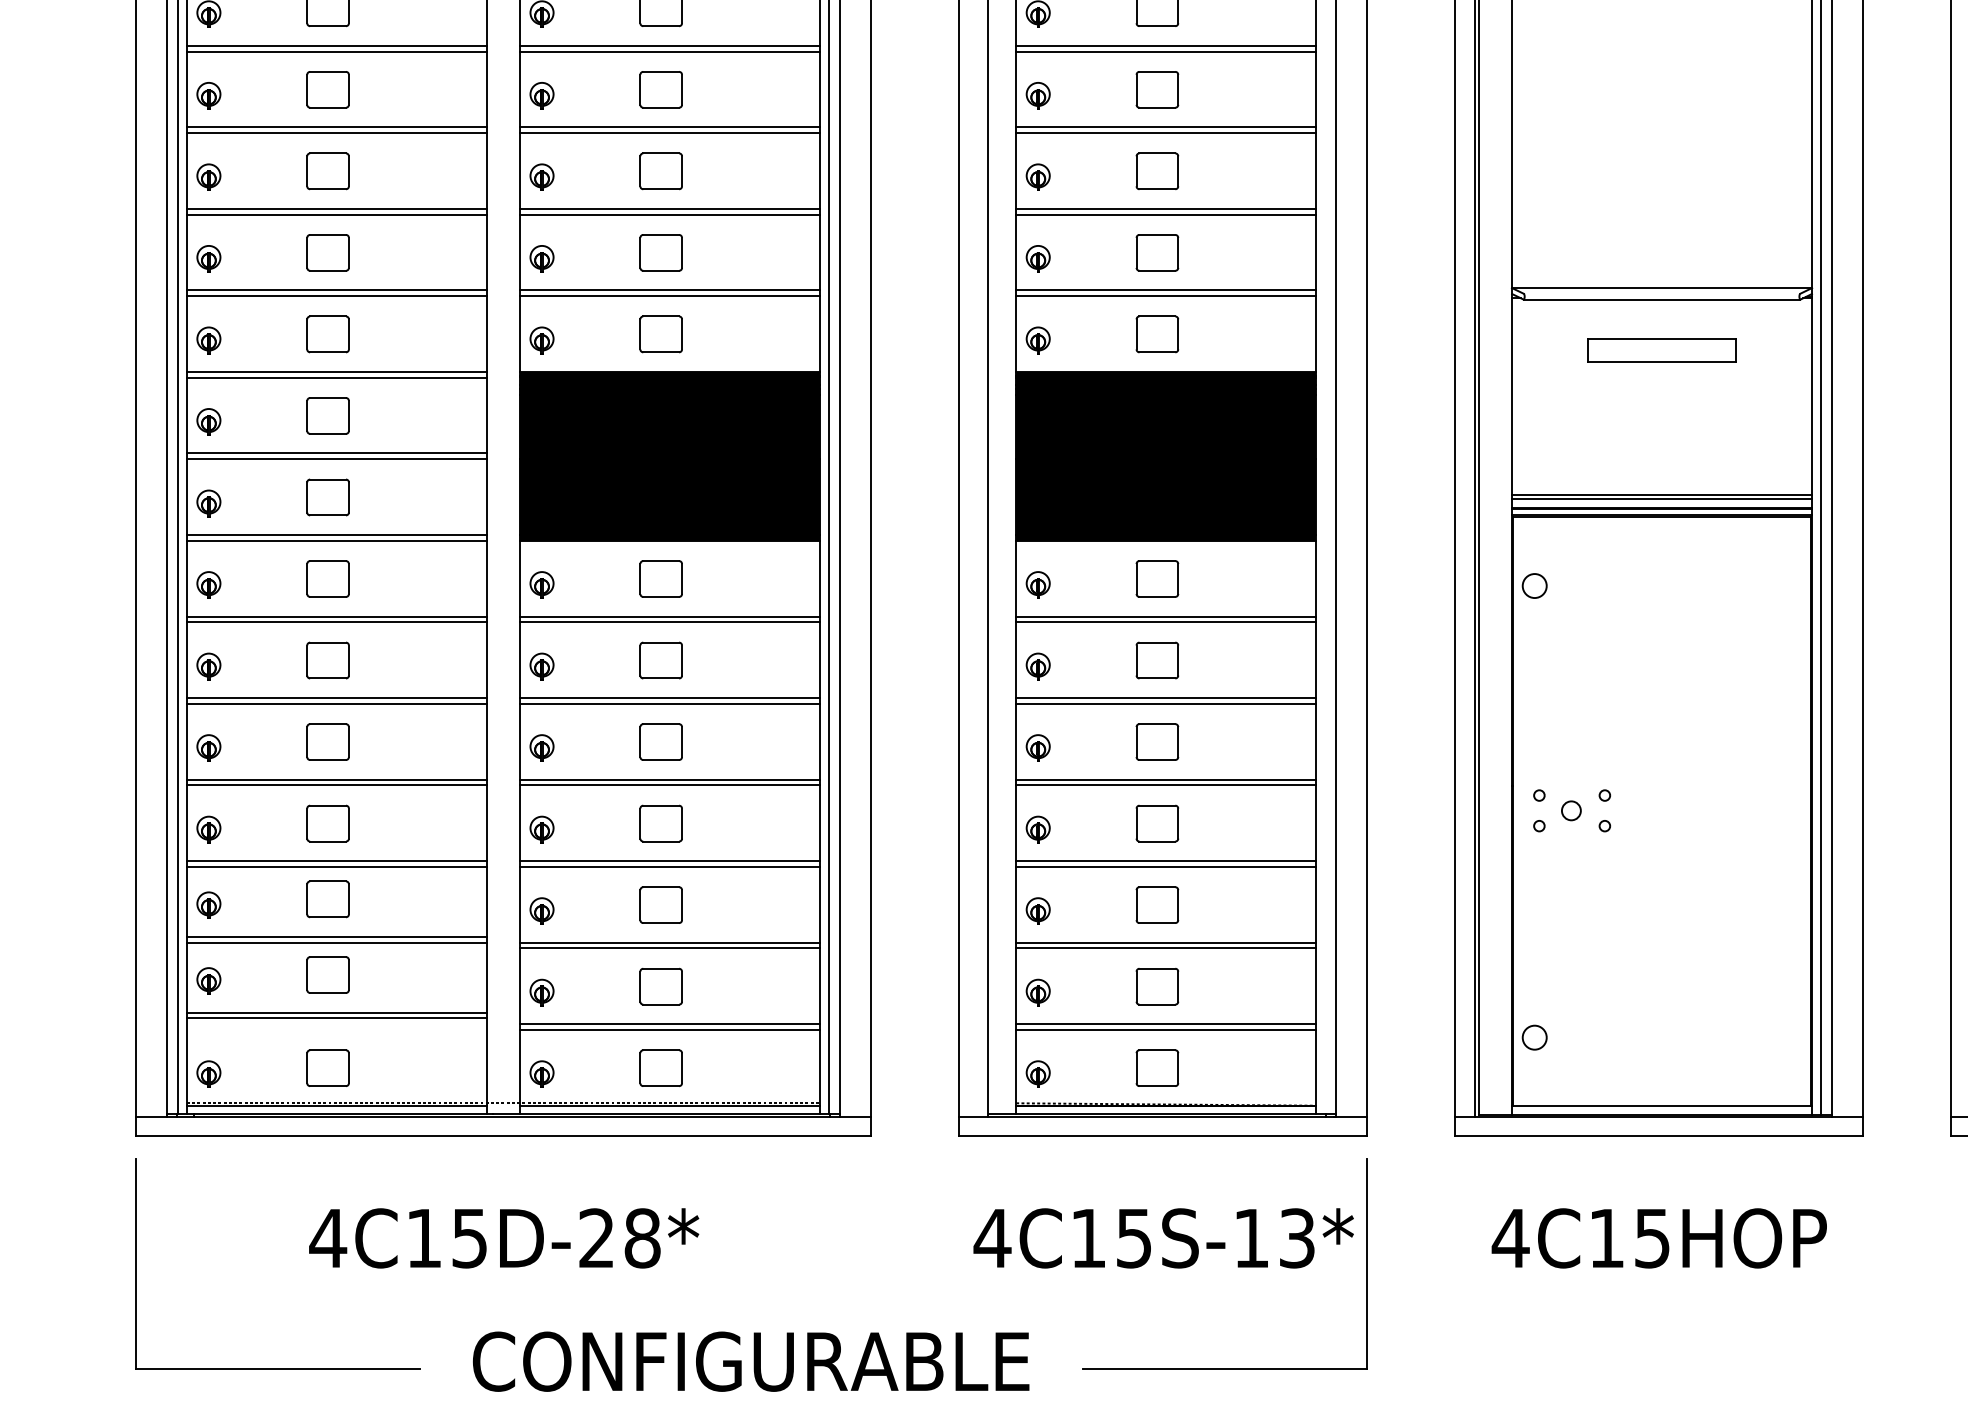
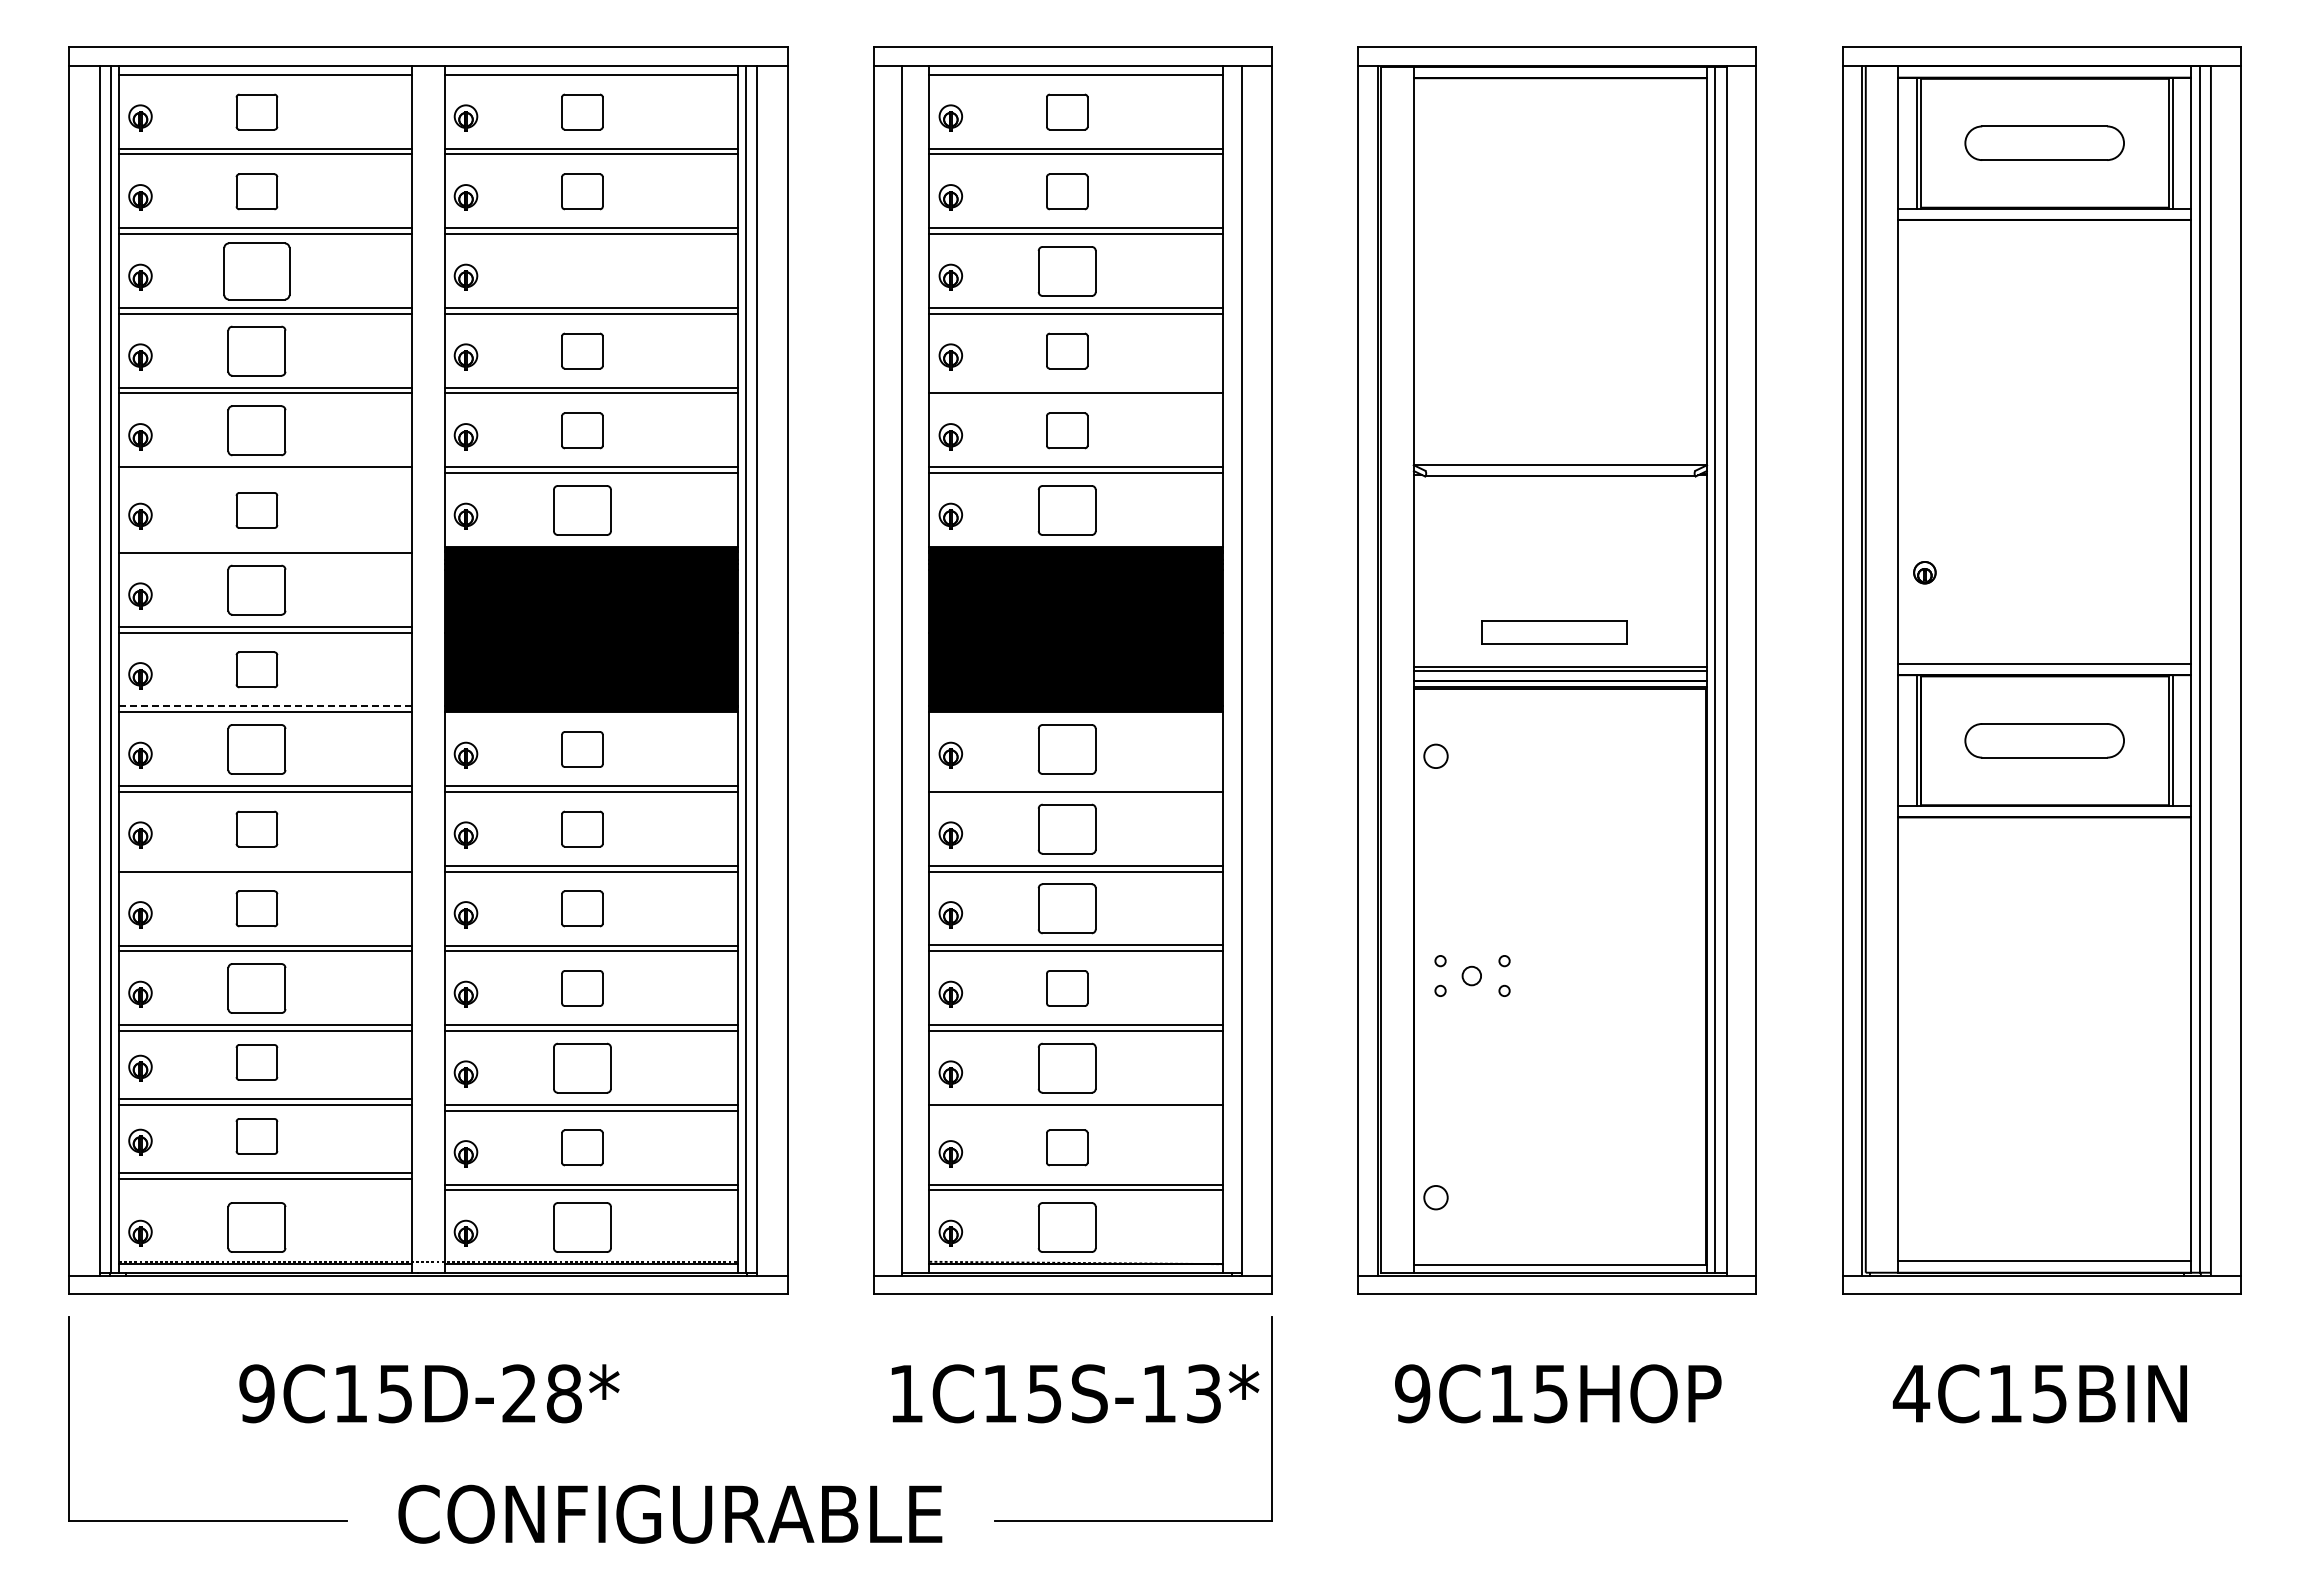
part: (327, 89) -> (256, 271), size x1.6
part: (661, 89) -> (582, 271), removed
part: (1157, 89) -> (1067, 271), size x1.4
part: (327, 170) -> (256, 350), size x1.4
line: (1165, 208) -> (1075, 387), removed
part: (327, 252) -> (256, 430), size x1.4
line: (336, 296) -> (265, 473), removed
part: (661, 334) -> (582, 510), size x1.4
part: (1157, 334) -> (1067, 510), size x1.4
part: (1662, 350) -> (1554, 632), moved
line: (336, 372) -> (265, 547), removed
part: (327, 415) -> (256, 589), size x1.4
line: (336, 535) -> (265, 706), solid -> dashed
part: (327, 579) -> (256, 749), size x1.4
part: (1157, 579) -> (1067, 749), size x1.4
line: (1165, 616) -> (1075, 786), removed
part: (1157, 659) -> (1067, 828), size x1.4
line: (336, 697) -> (265, 865), removed
part: (1157, 741) -> (1067, 908), size x1.4
part: (327, 823) -> (256, 988), size x1.4
part: (661, 904) -> (582, 1067), size x1.4
part: (1157, 904) -> (1067, 1067), size x1.4
line: (1165, 948) -> (1075, 1110), removed
part: (327, 1068) -> (256, 1227), size x1.4
part: (661, 1068) -> (582, 1227), size x1.4
part: (1157, 1068) -> (1067, 1227), size x1.4
text: (327, 1238) -> (256, 1393), 4C15D-28* -> 9C15D-28*
text: (991, 1238) -> (905, 1393), 4C15S-13* -> 1C15S-13*
text: (1510, 1238) -> (1412, 1393), 4C15HOP -> 9C15HOP

